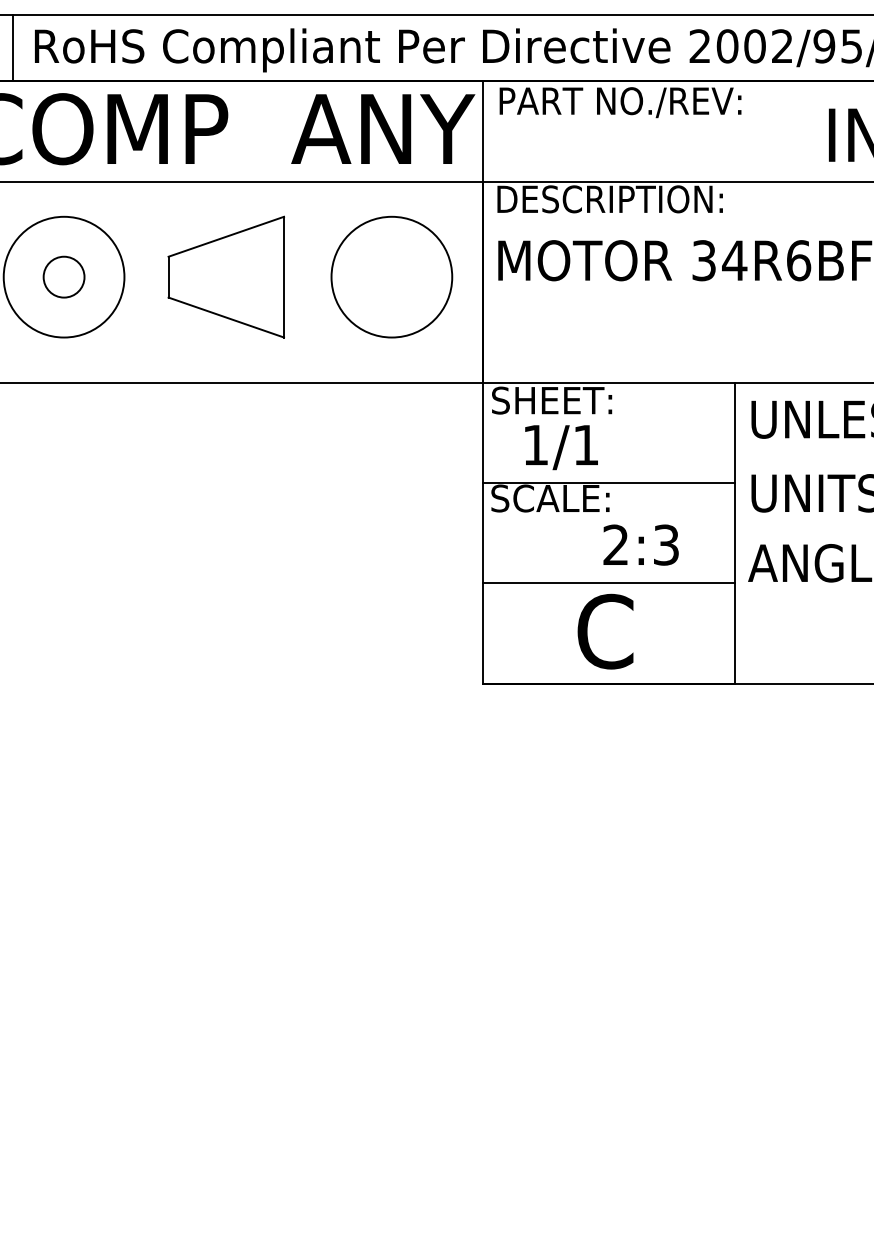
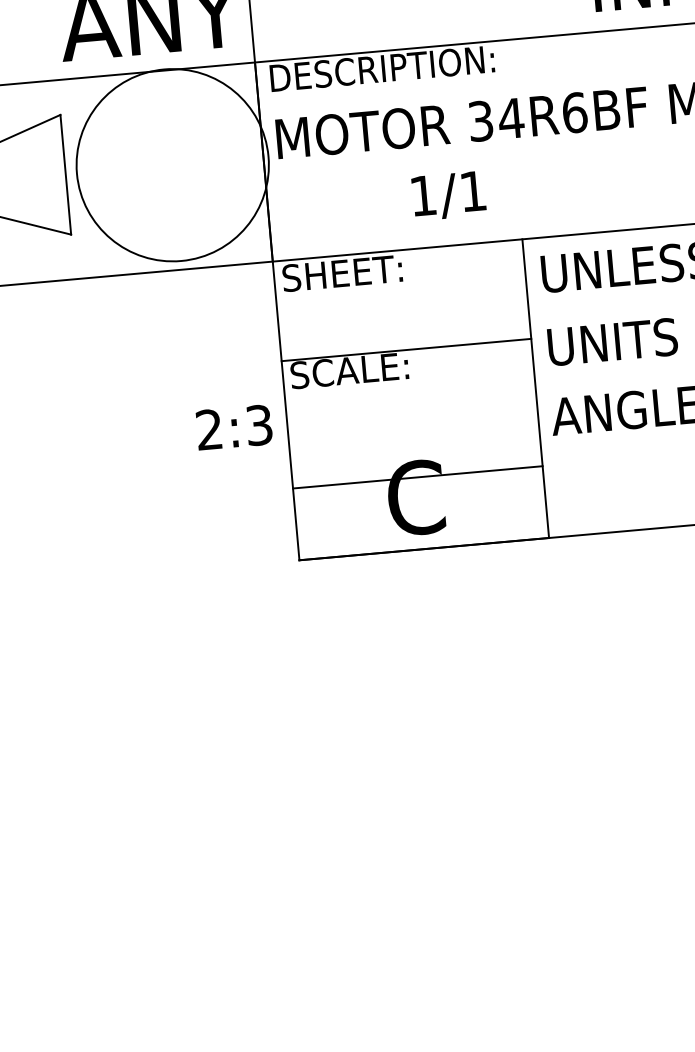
circle: (391, 276) -> (172, 164), size x1.6
text: (561, 447) -> (448, 195), moved
text: (640, 544) -> (233, 427), moved
line: (609, 583) -> (418, 477), moved

